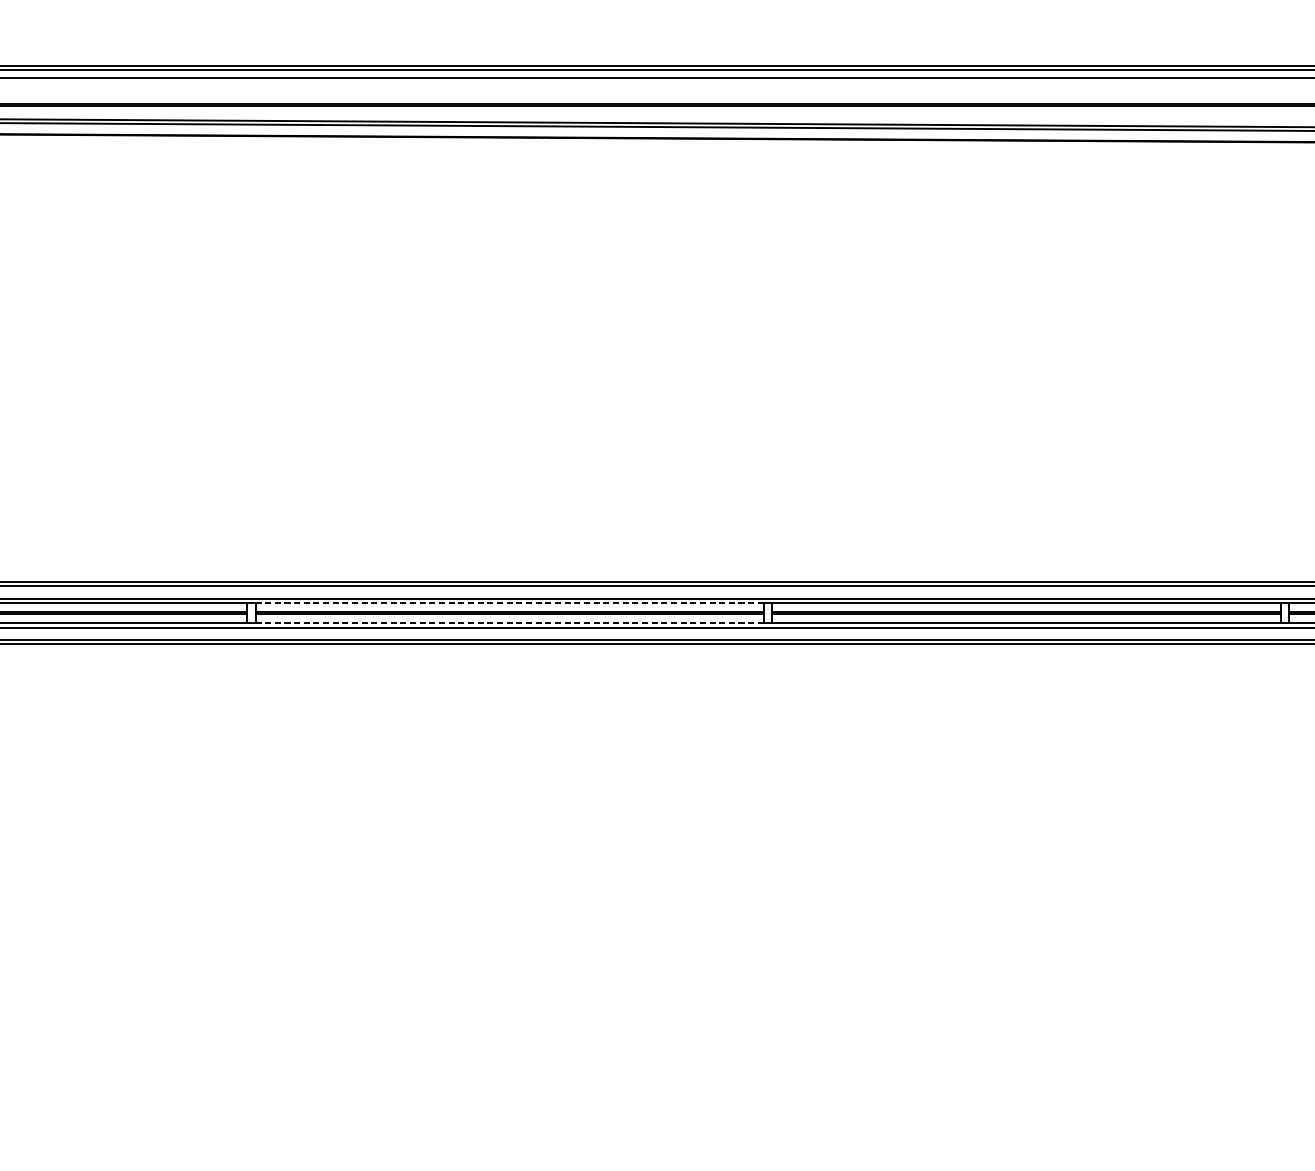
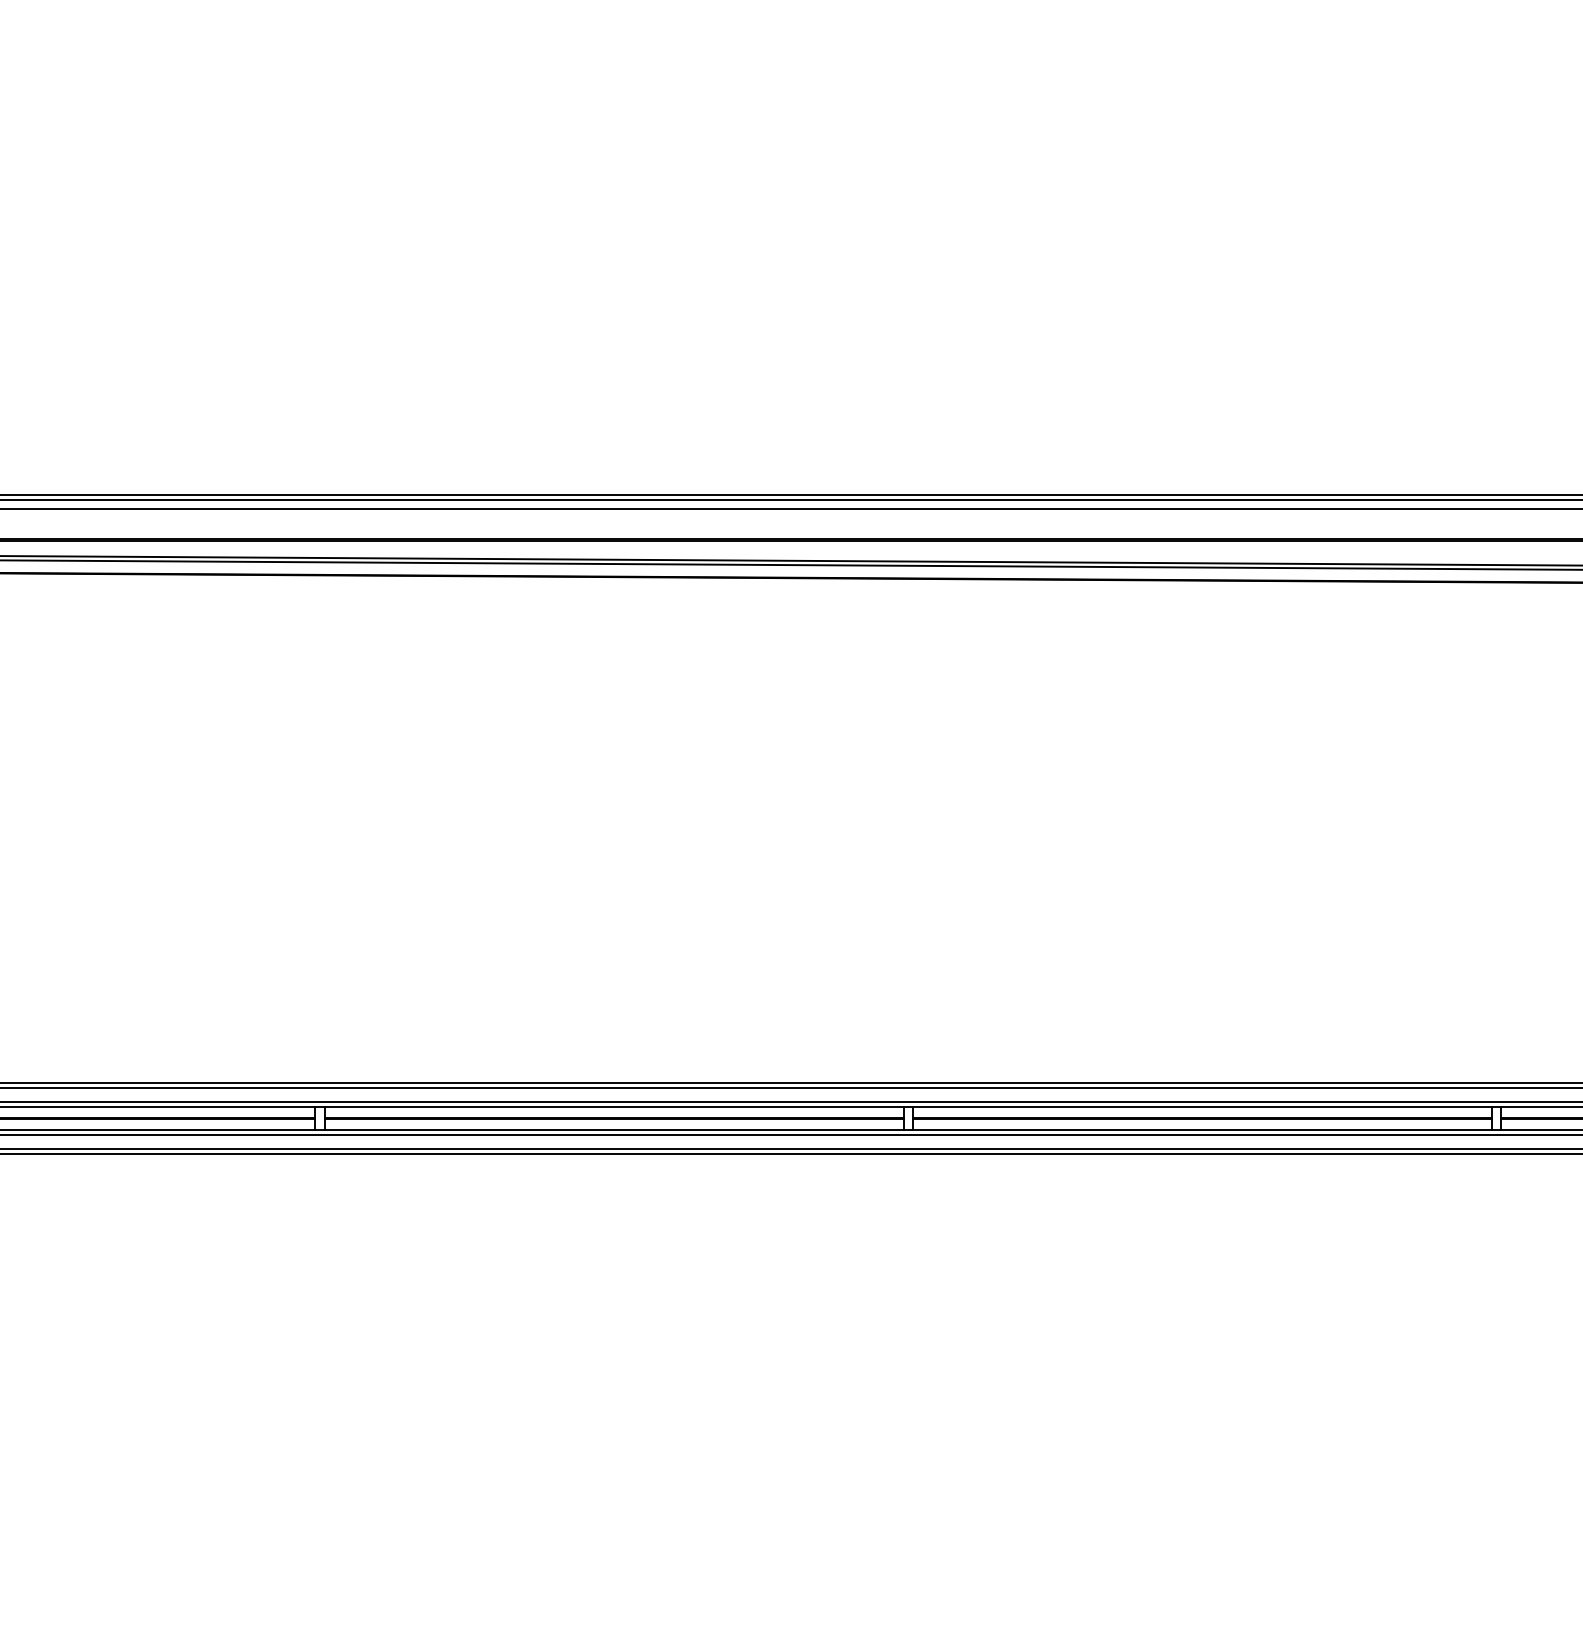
line: (509, 602) -> (613, 1106), dashed -> solid
line: (509, 623) -> (613, 1130), dashed -> solid

